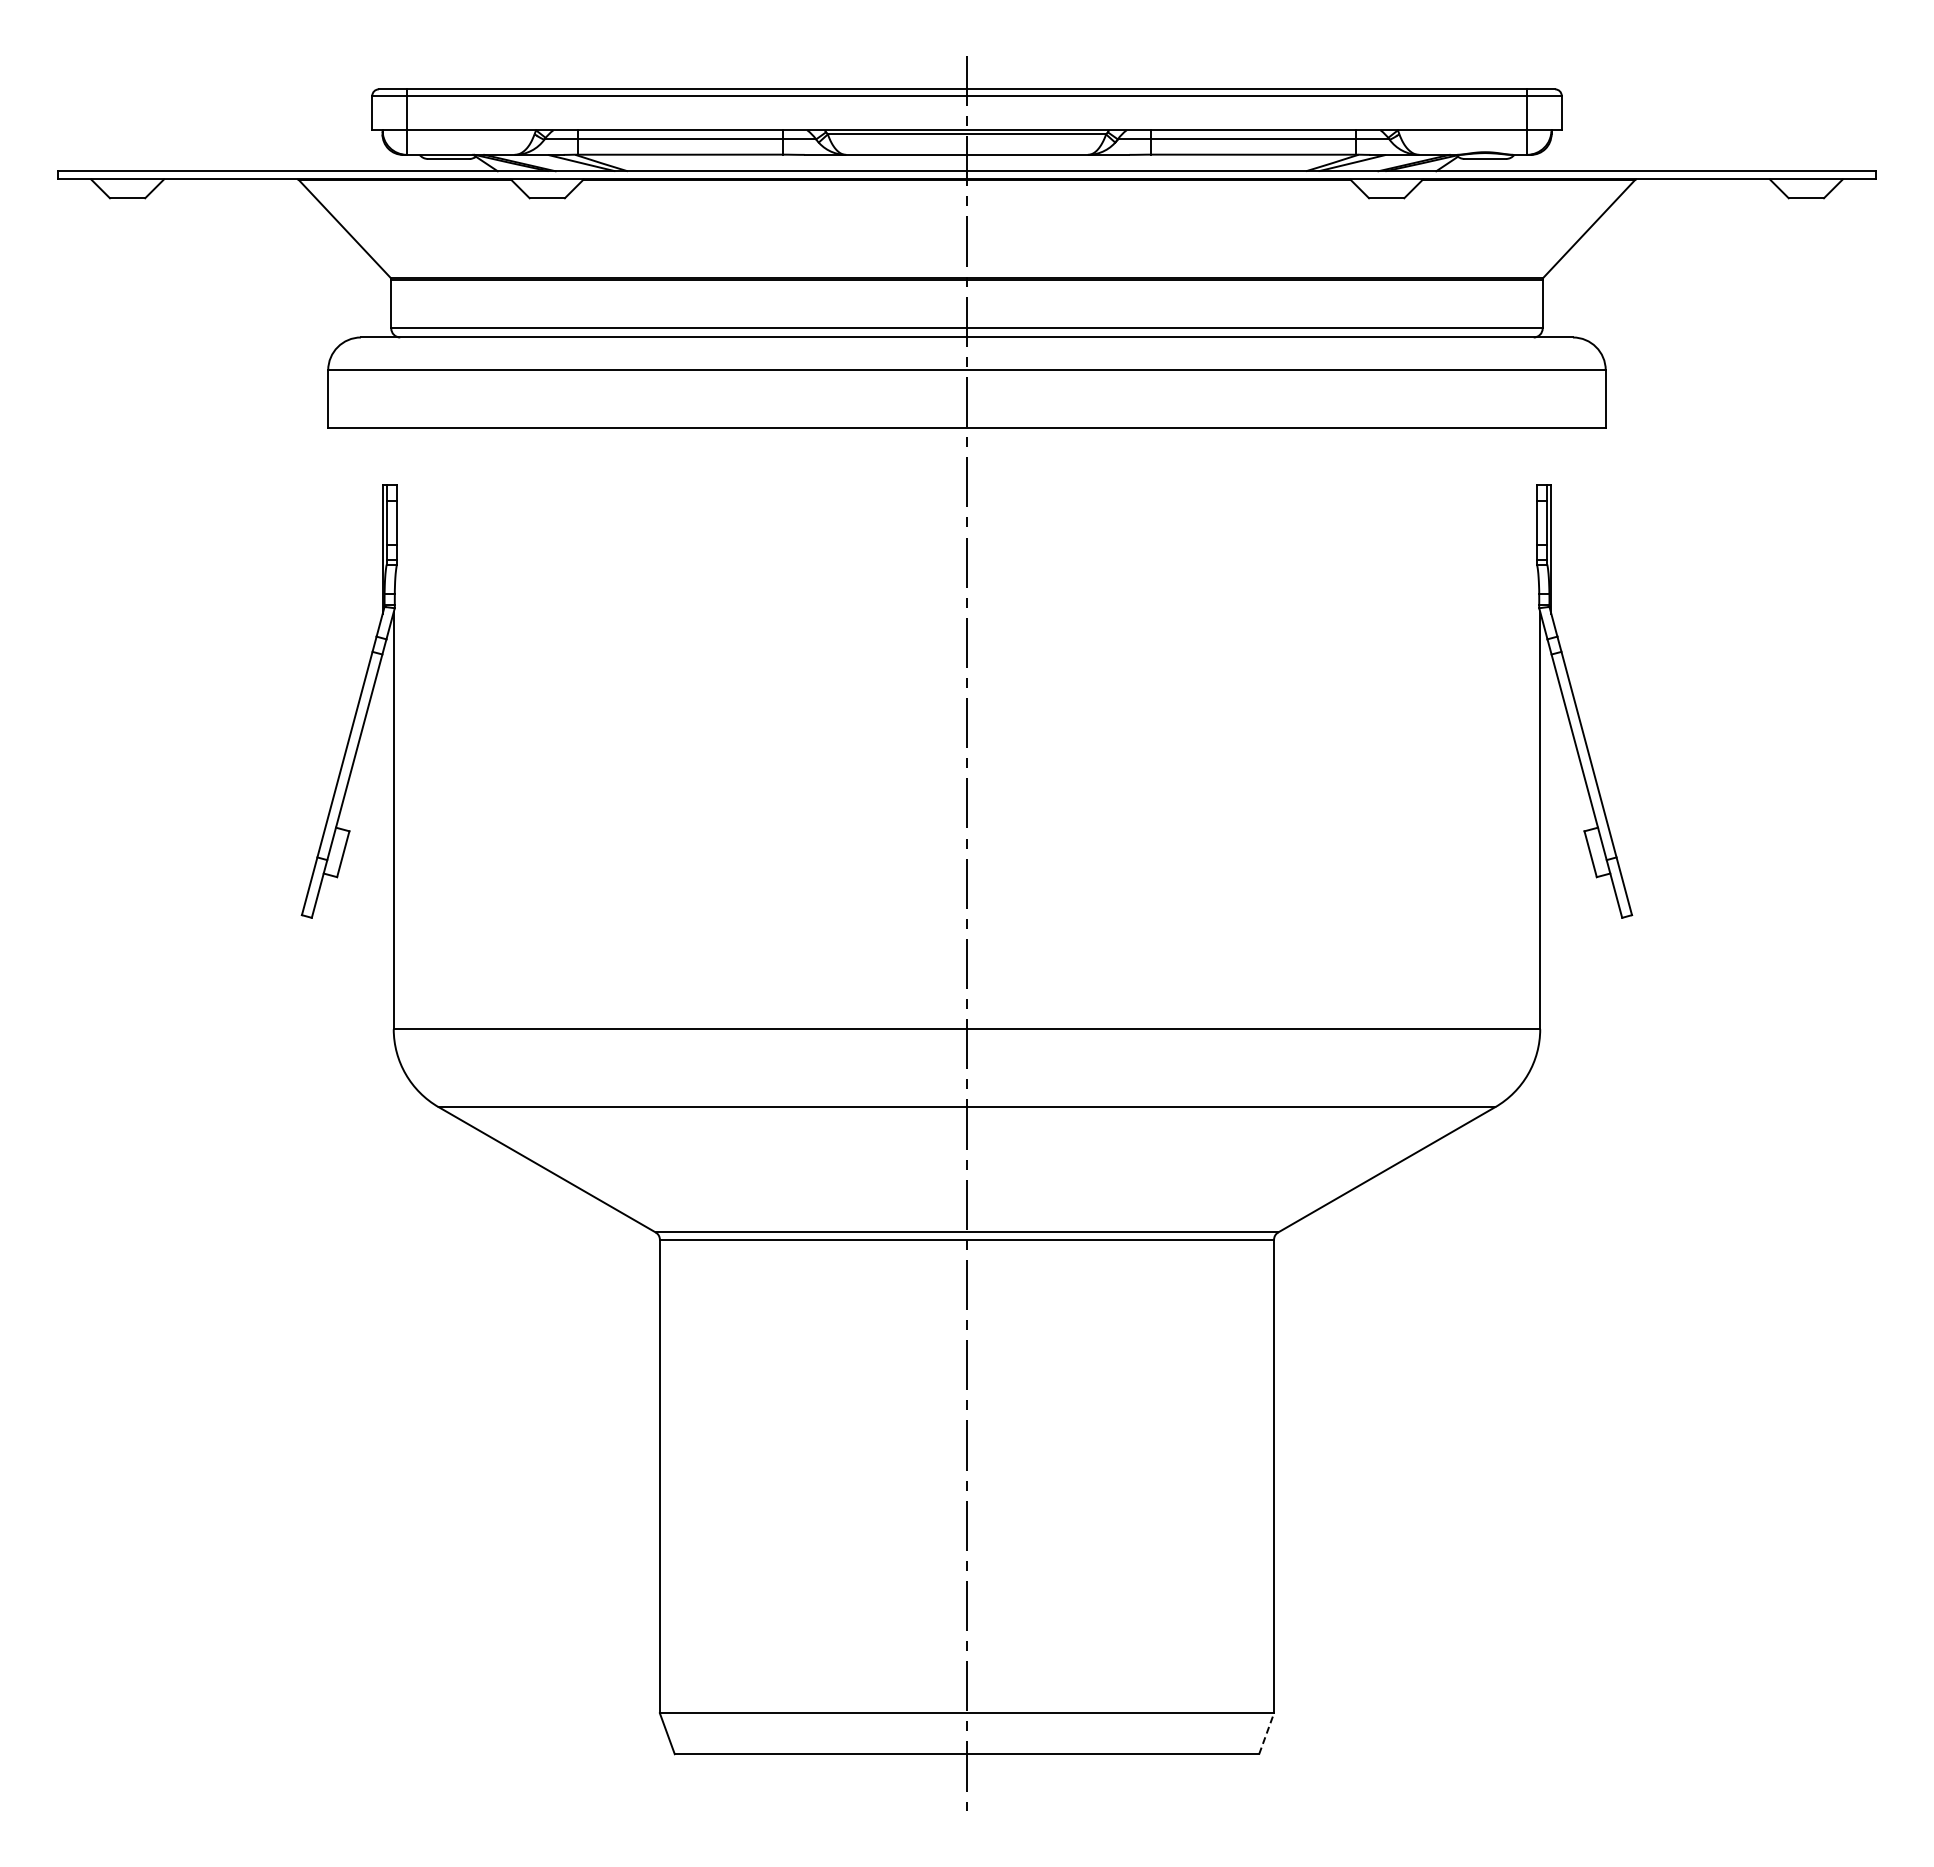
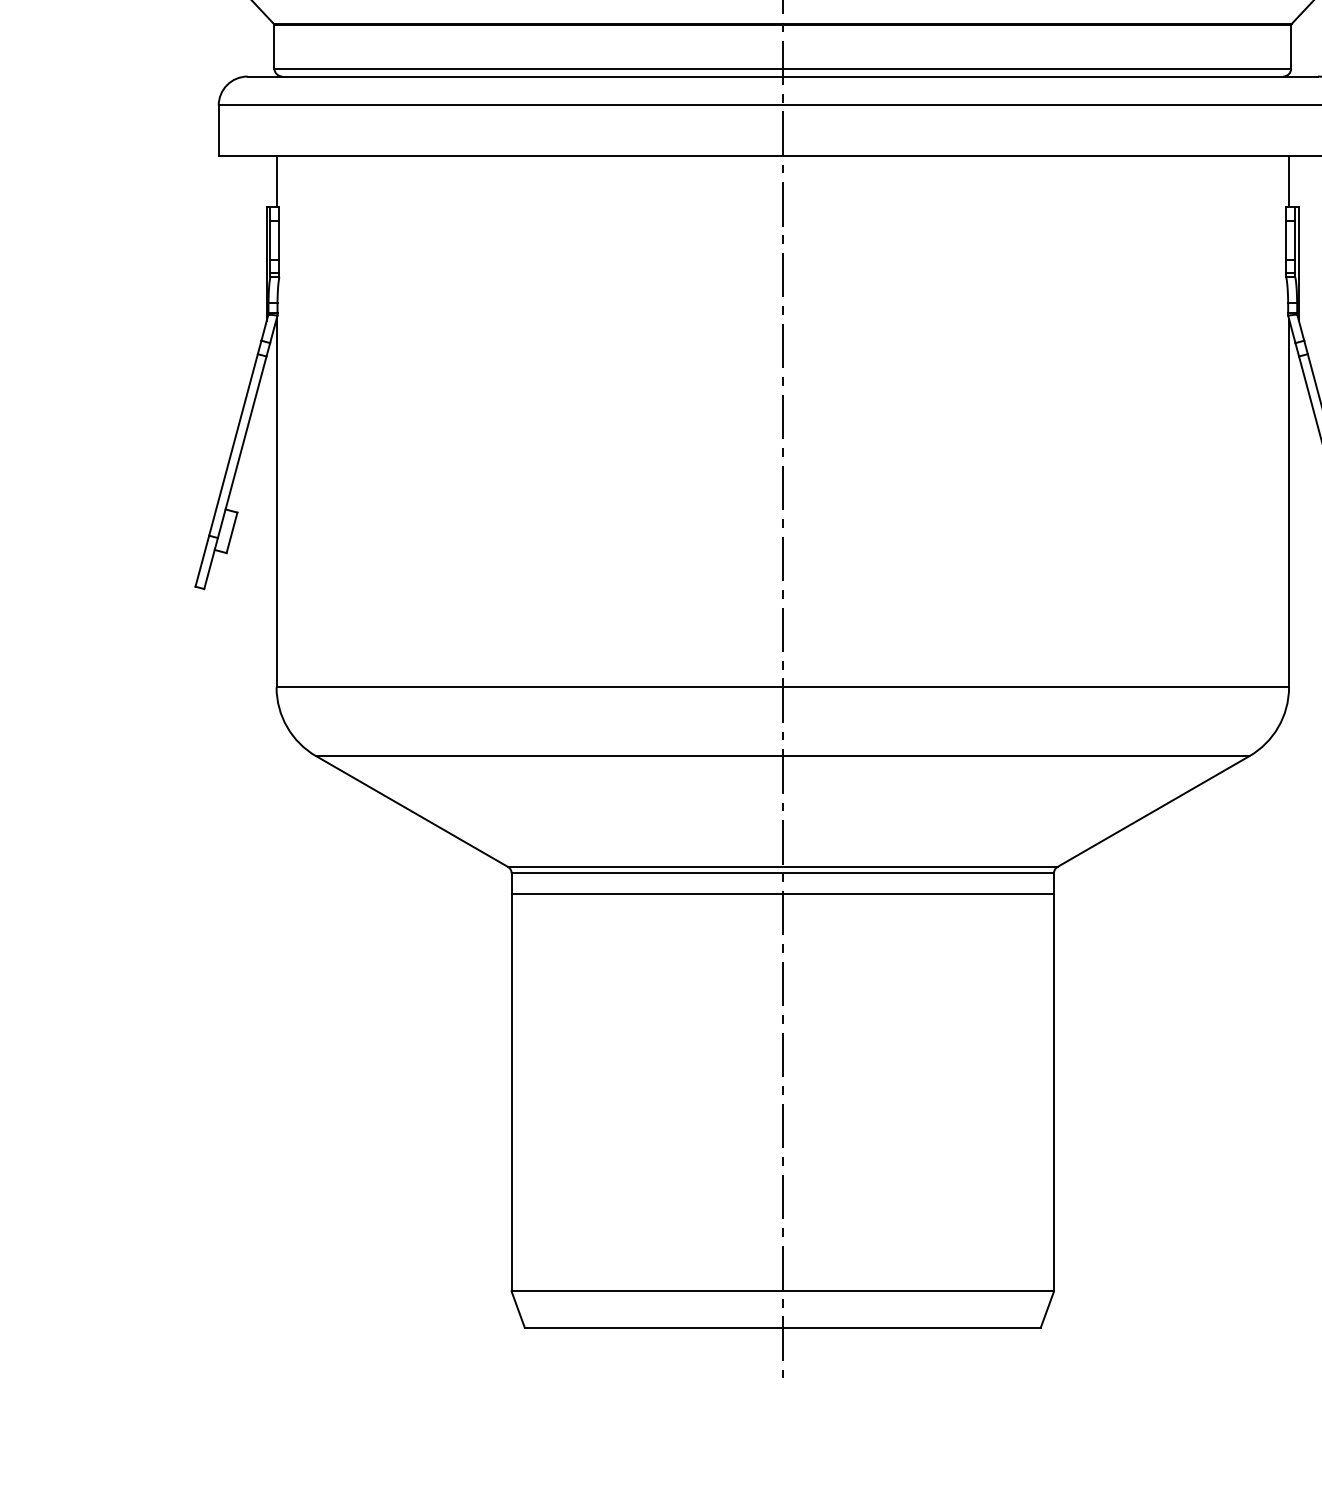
line: (393, 455) -> (276, 180), added
line: (1540, 455) -> (1289, 180), added
line: (966, 1262) -> (782, 893), added
line: (1266, 1733) -> (1047, 1309), dashed -> solid

